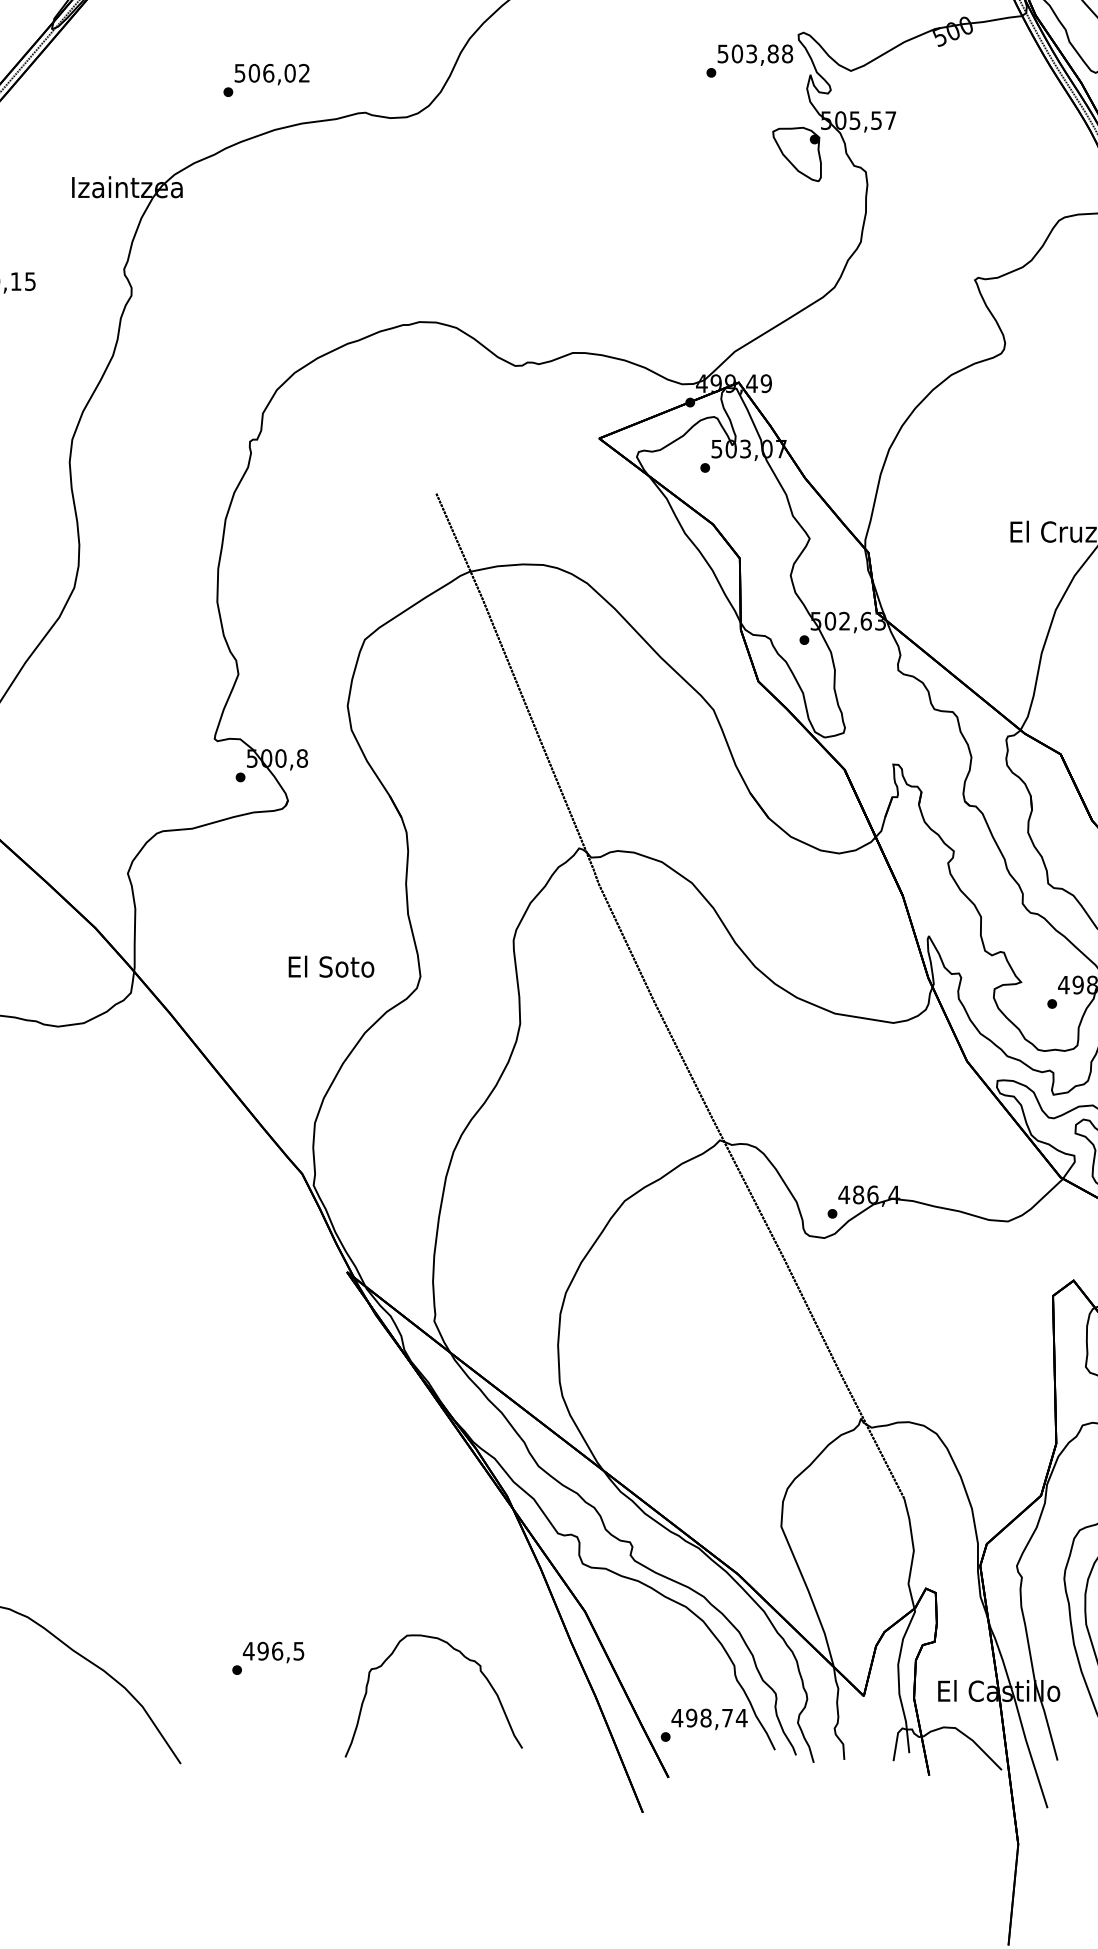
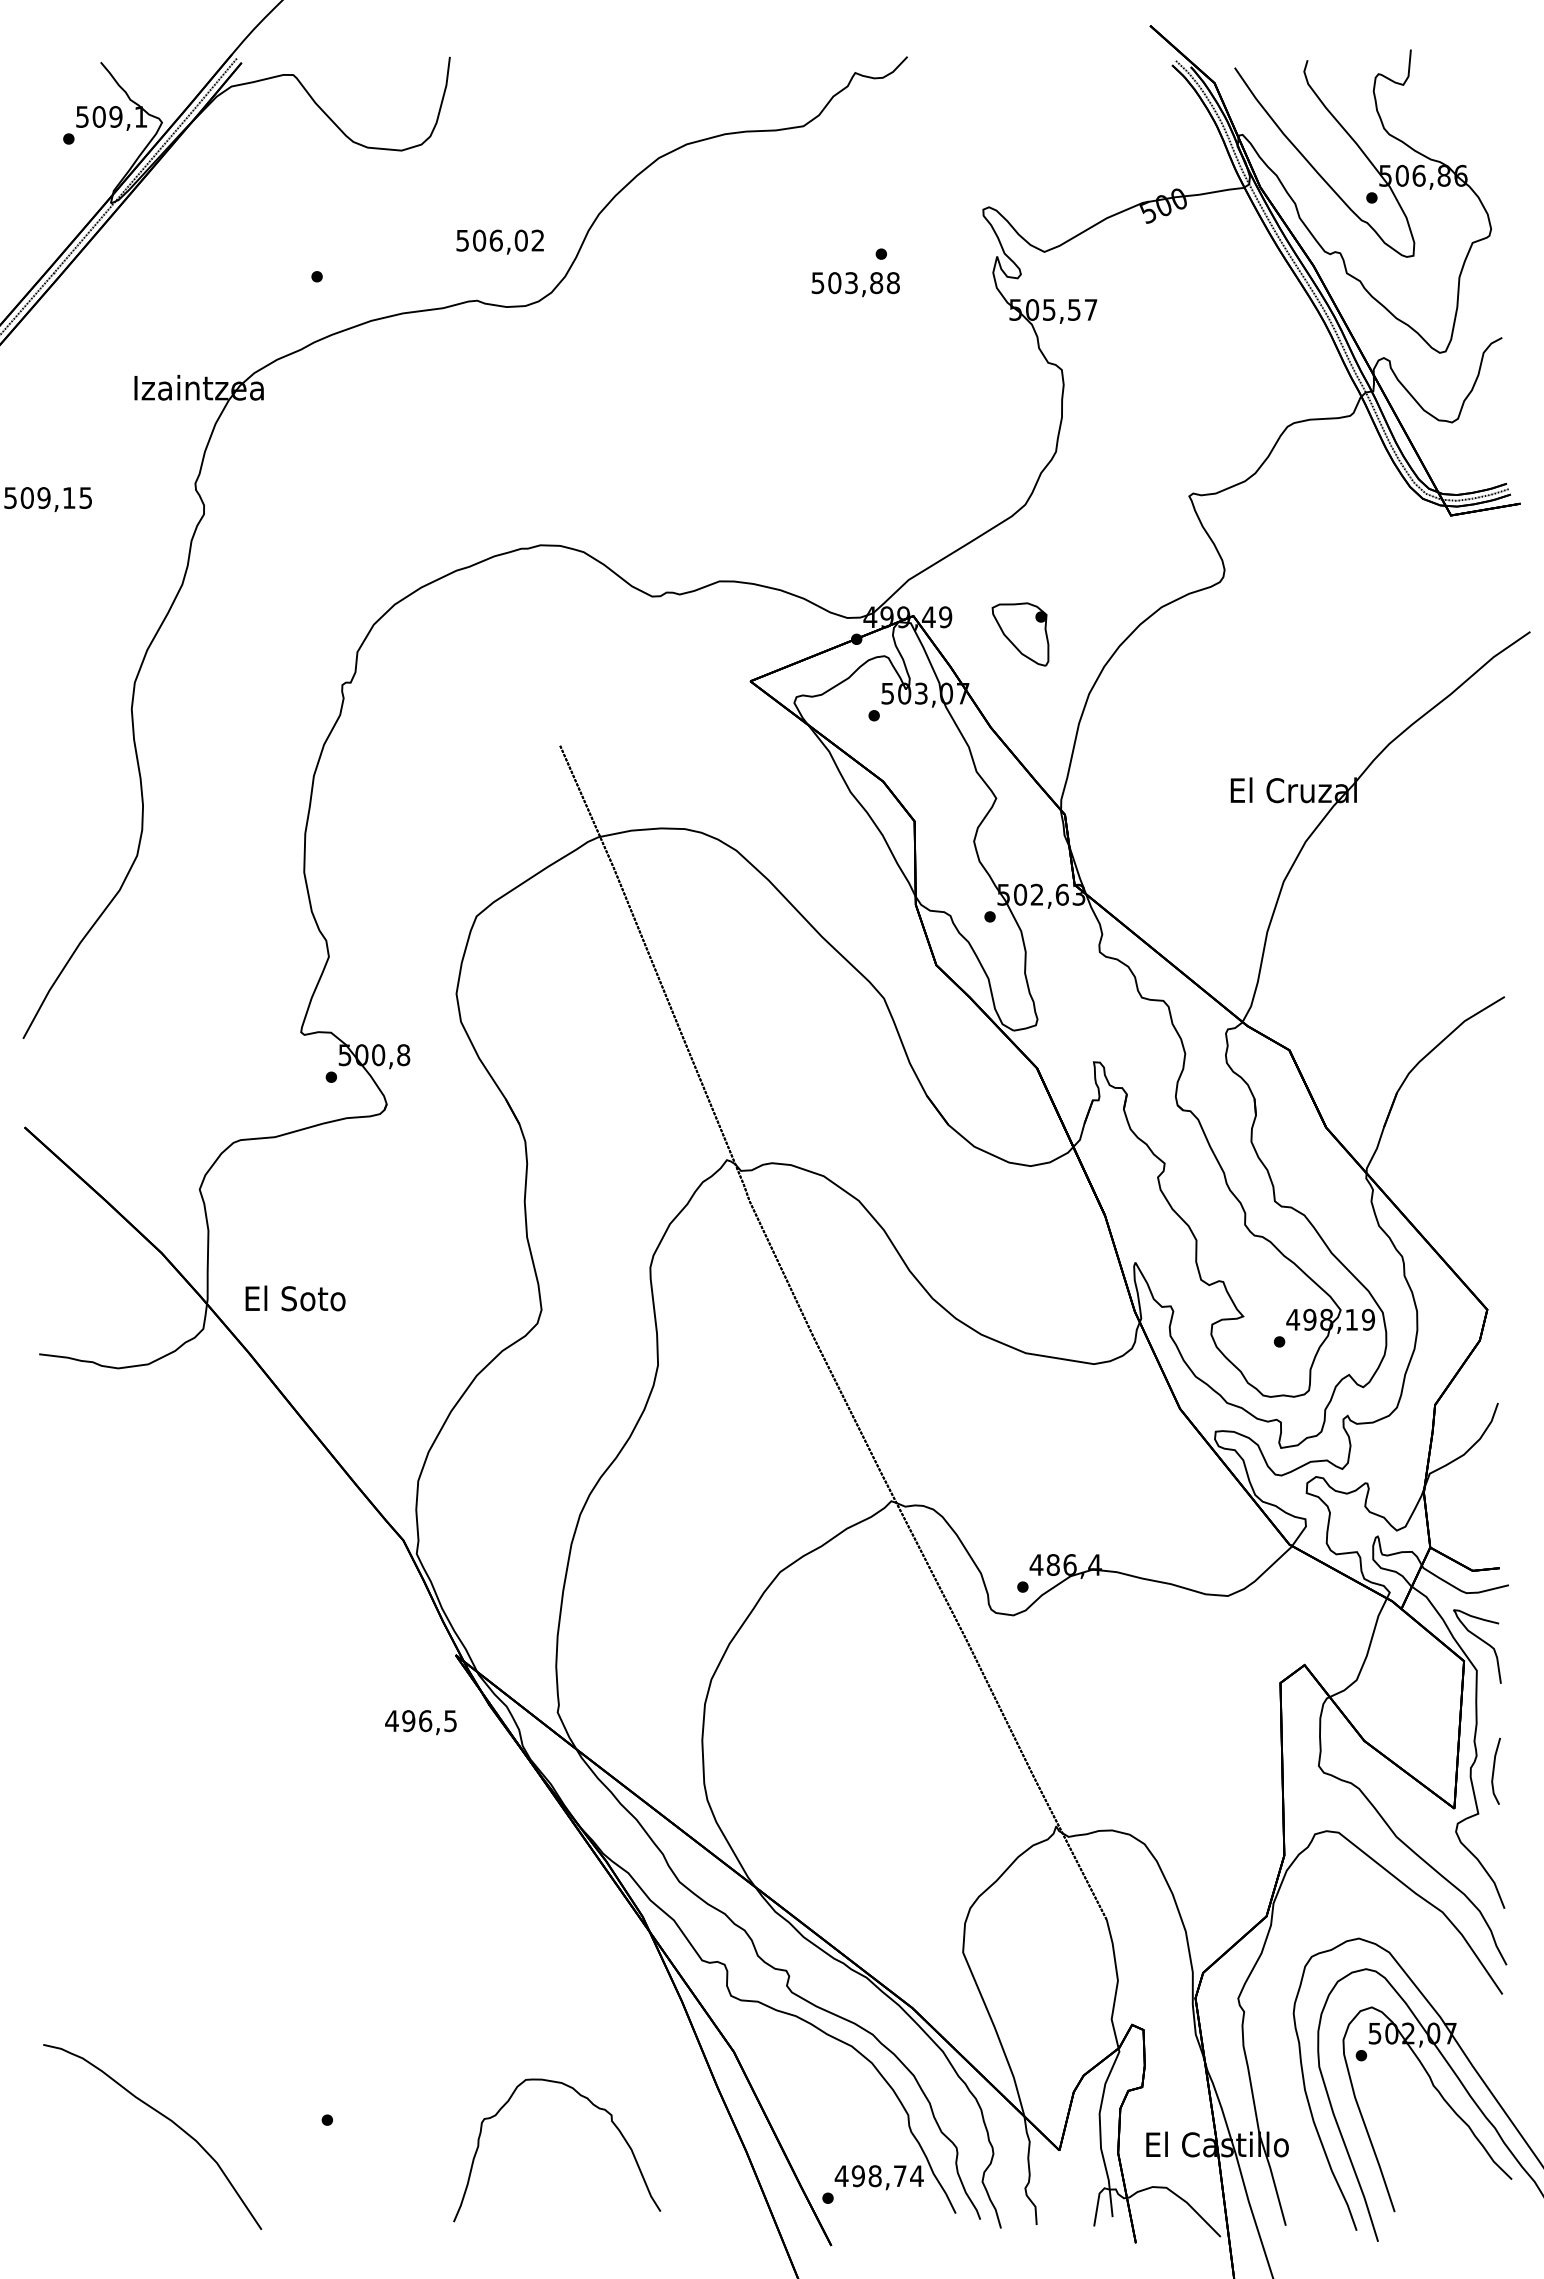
text: (755, 55) -> (855, 284), moved
text: (271, 74) -> (499, 241), moved
part: (797, 154) -> (1020, 634), moved
text: (331, 966) -> (295, 1298), moved
text: (273, 1652) -> (420, 1722), moved

